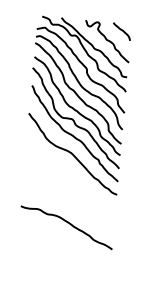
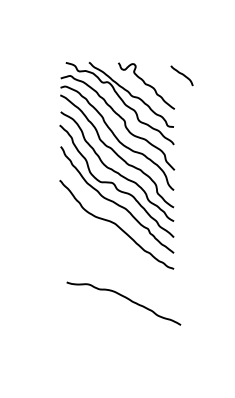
curve: (121, 30) -> (181, 74), moved
curve: (68, 223) -> (125, 298), moved

